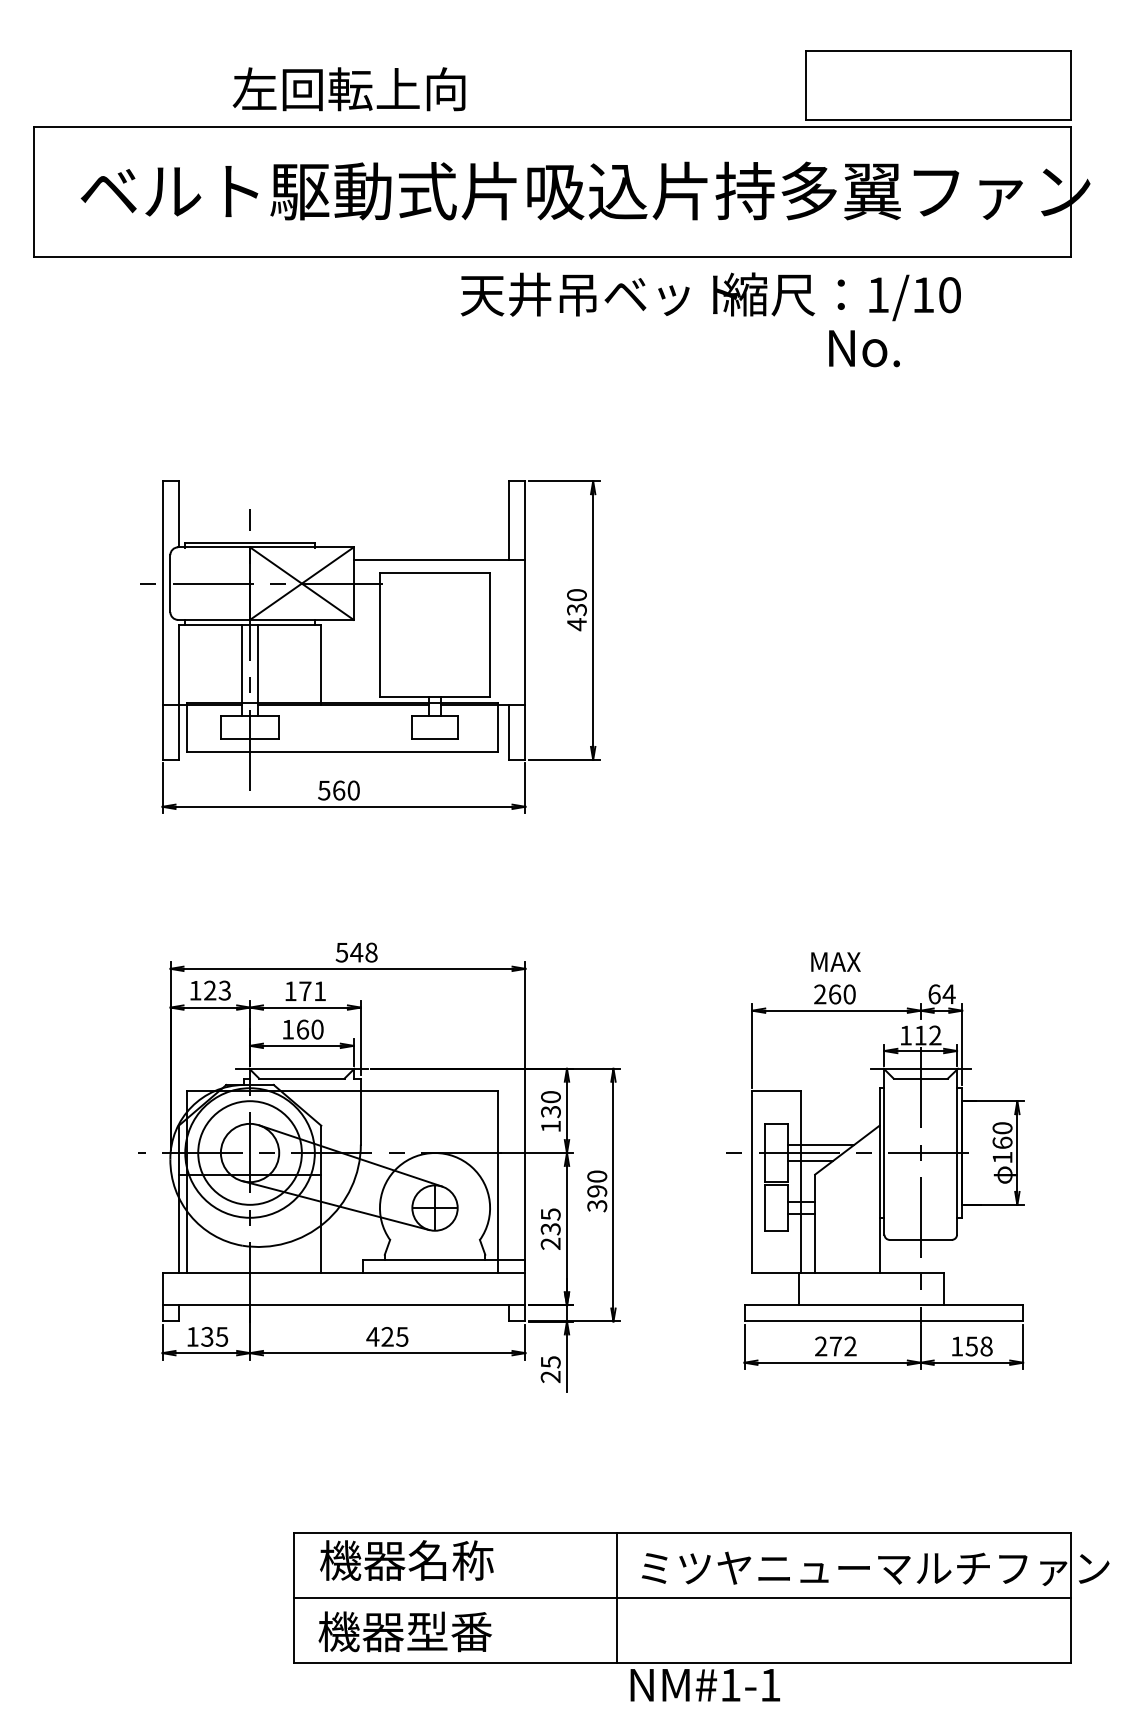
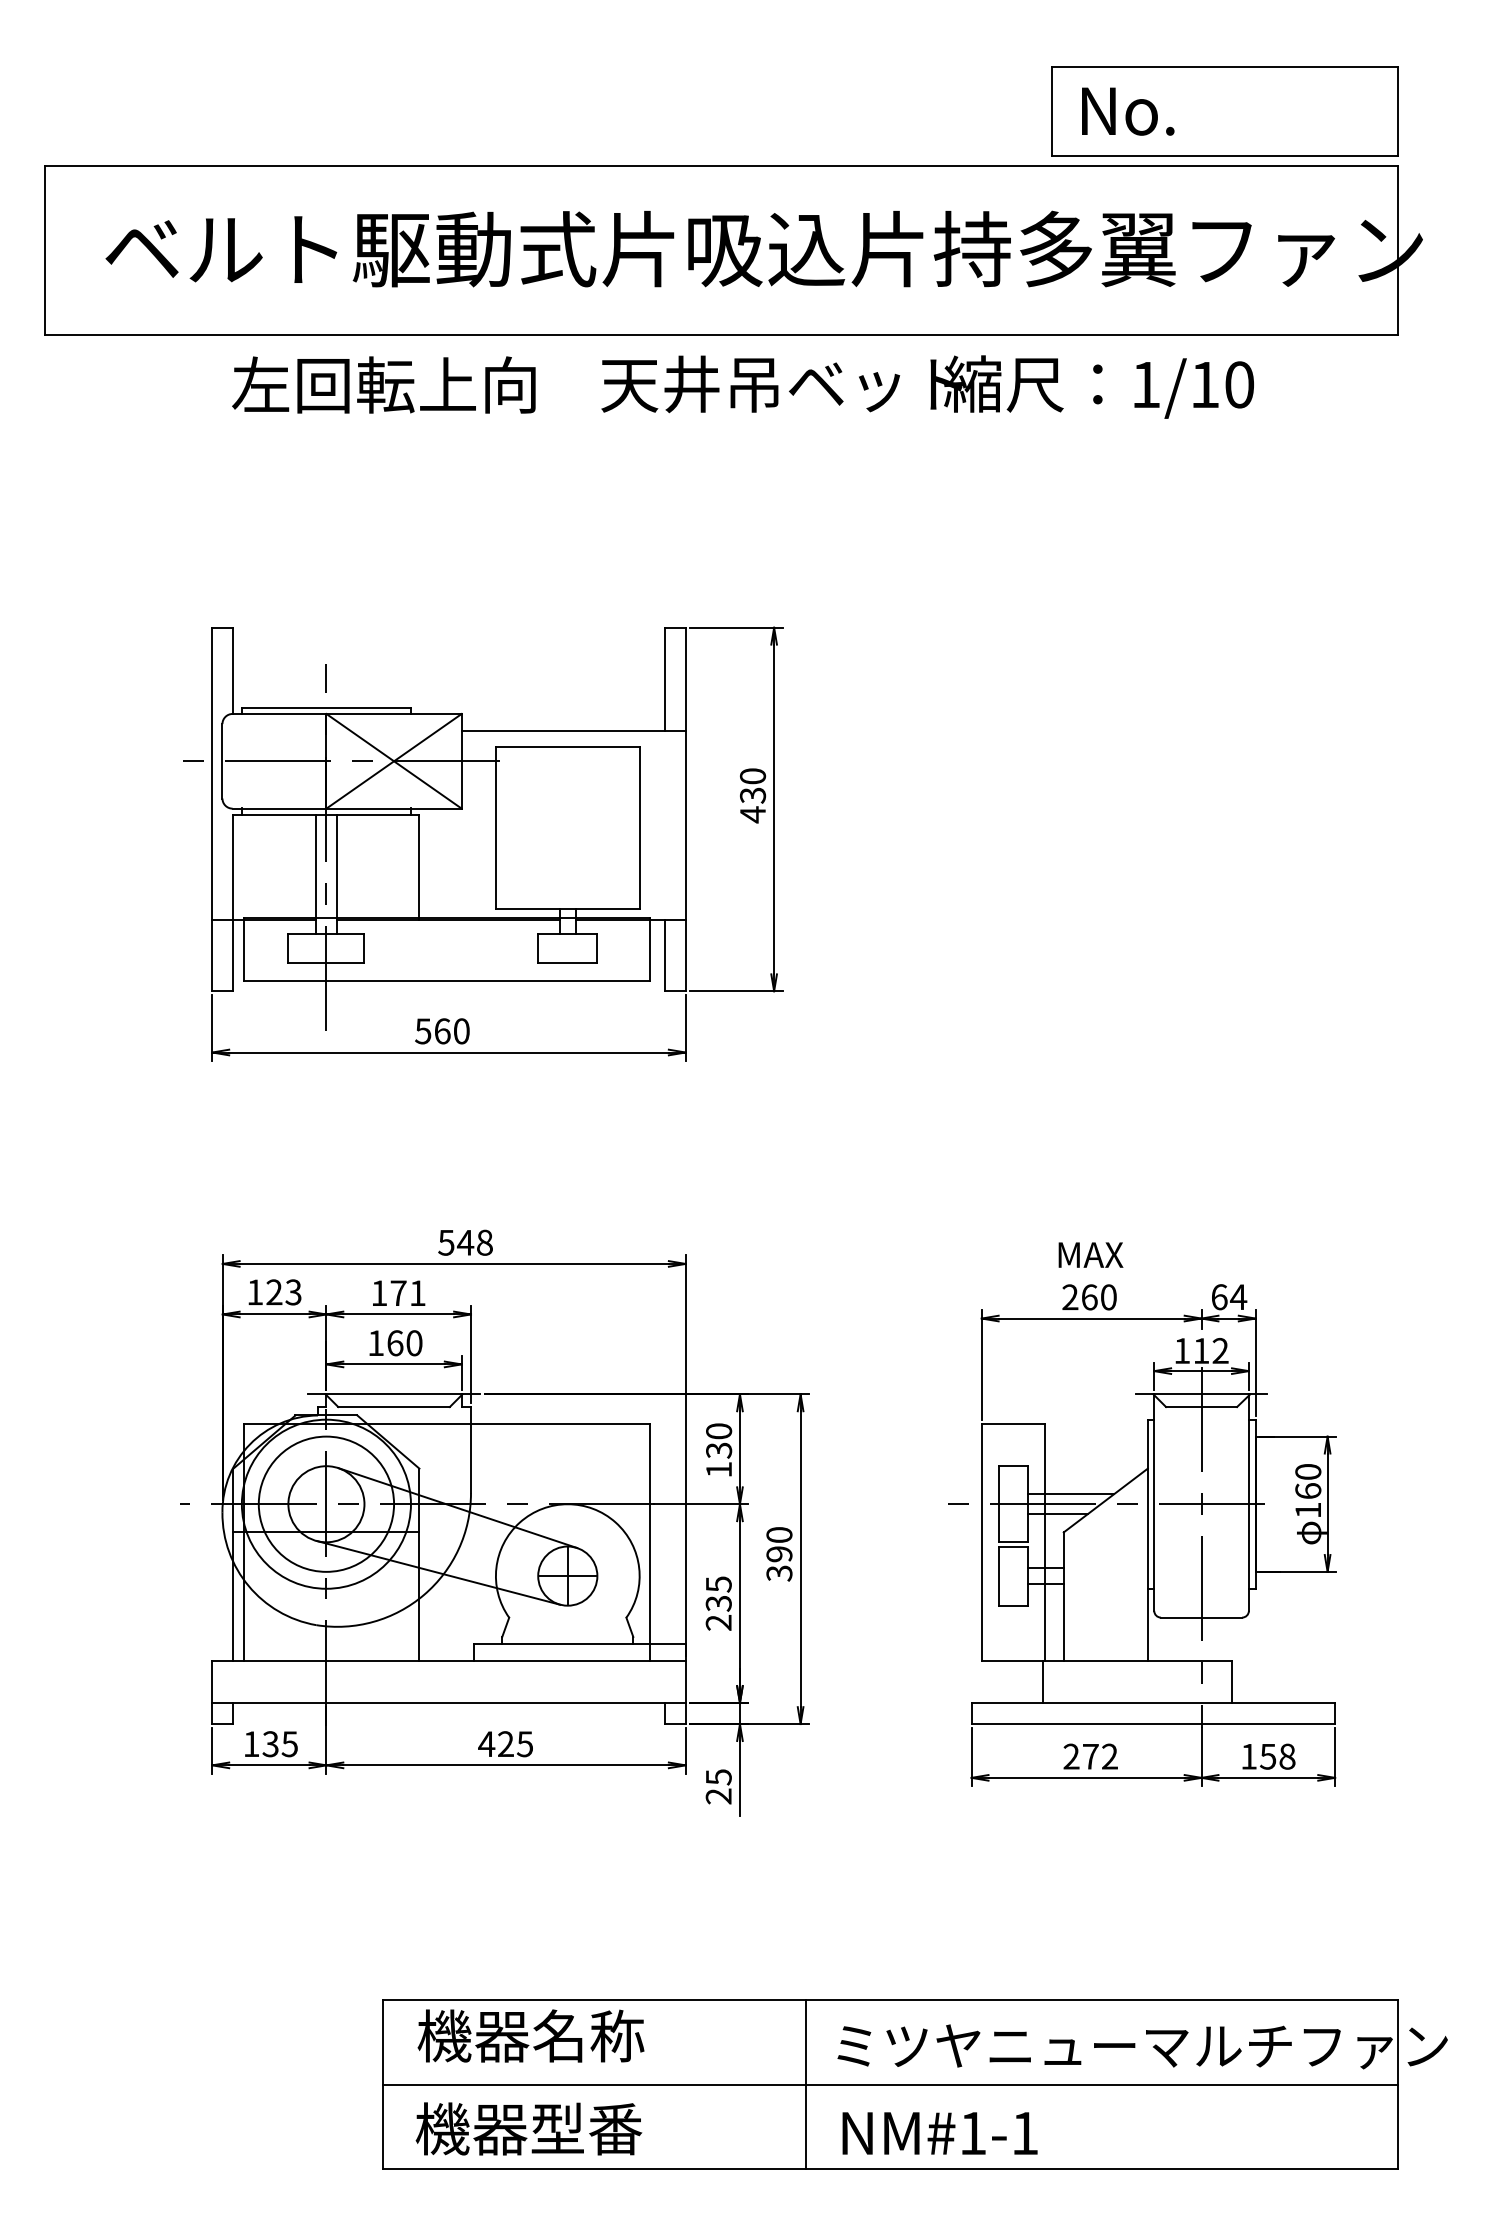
text: (348, 89) -> (383, 385), moved
text: (864, 348) -> (1128, 111), moved
text: (704, 1685) -> (938, 2133), moved

